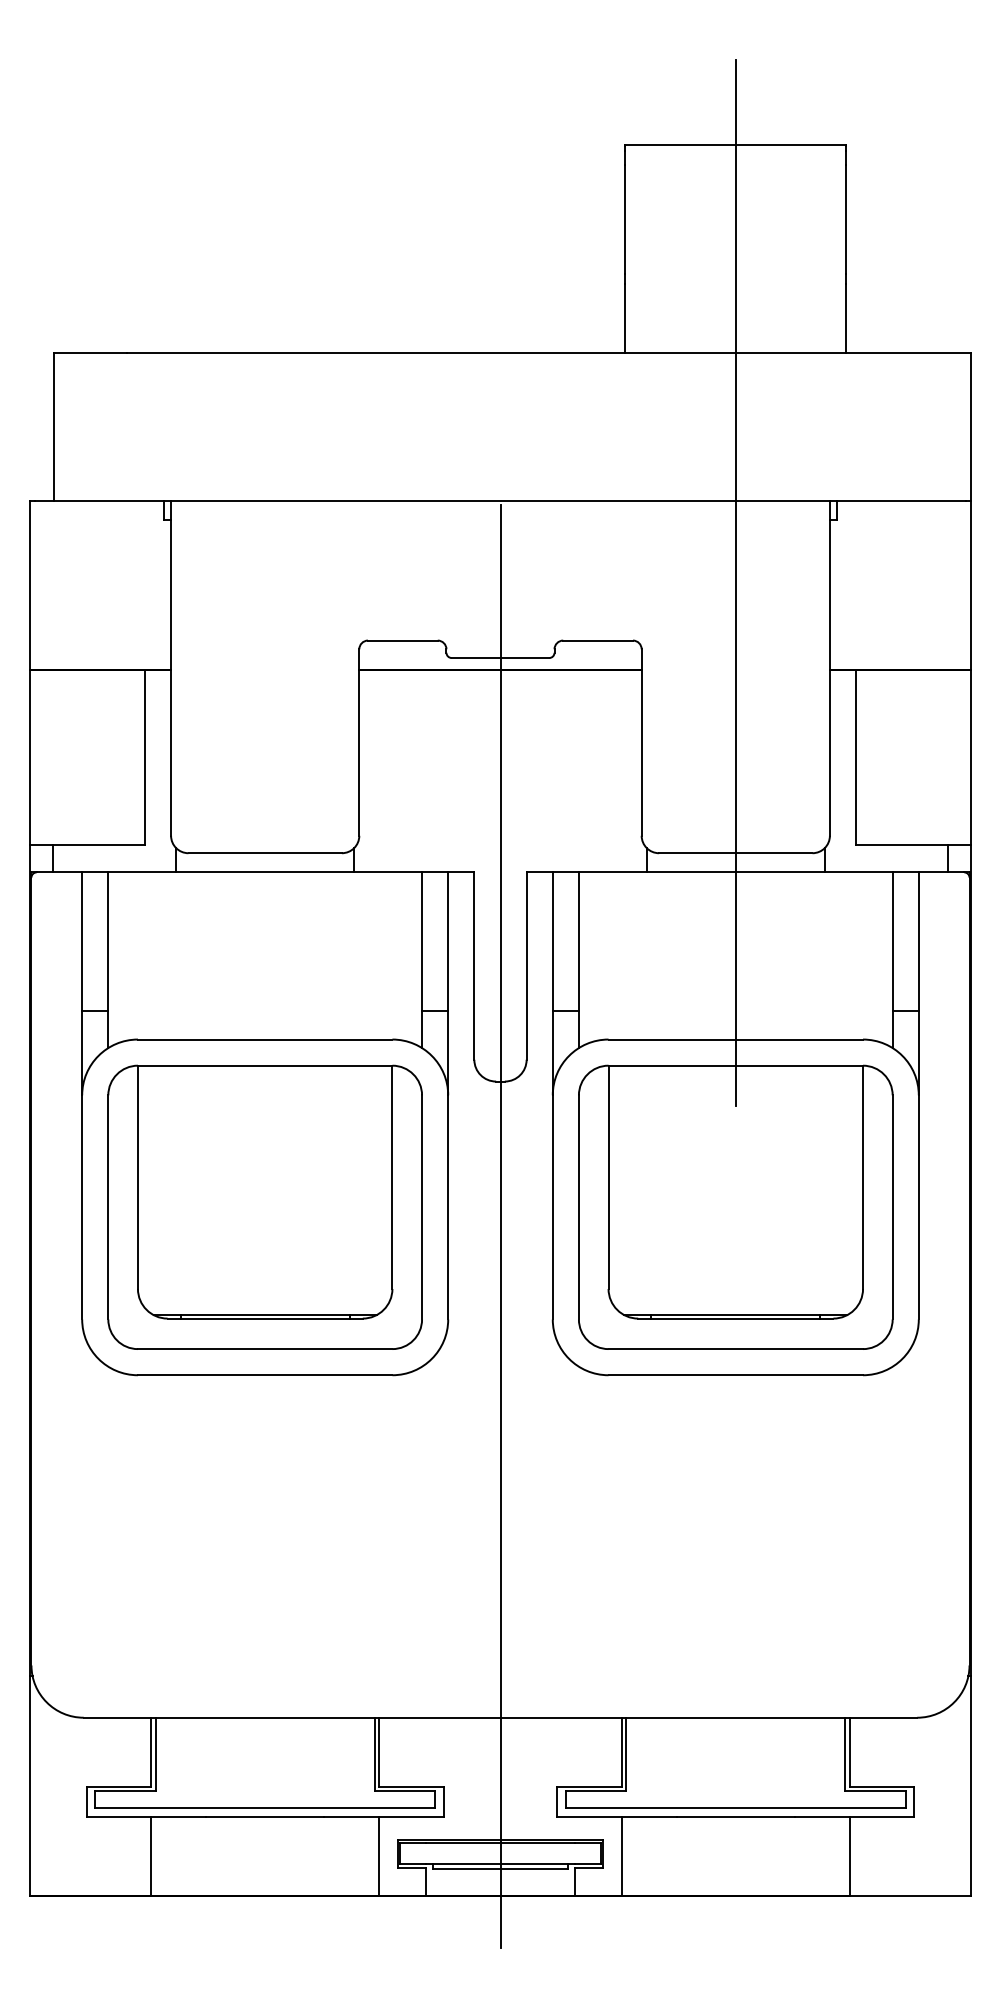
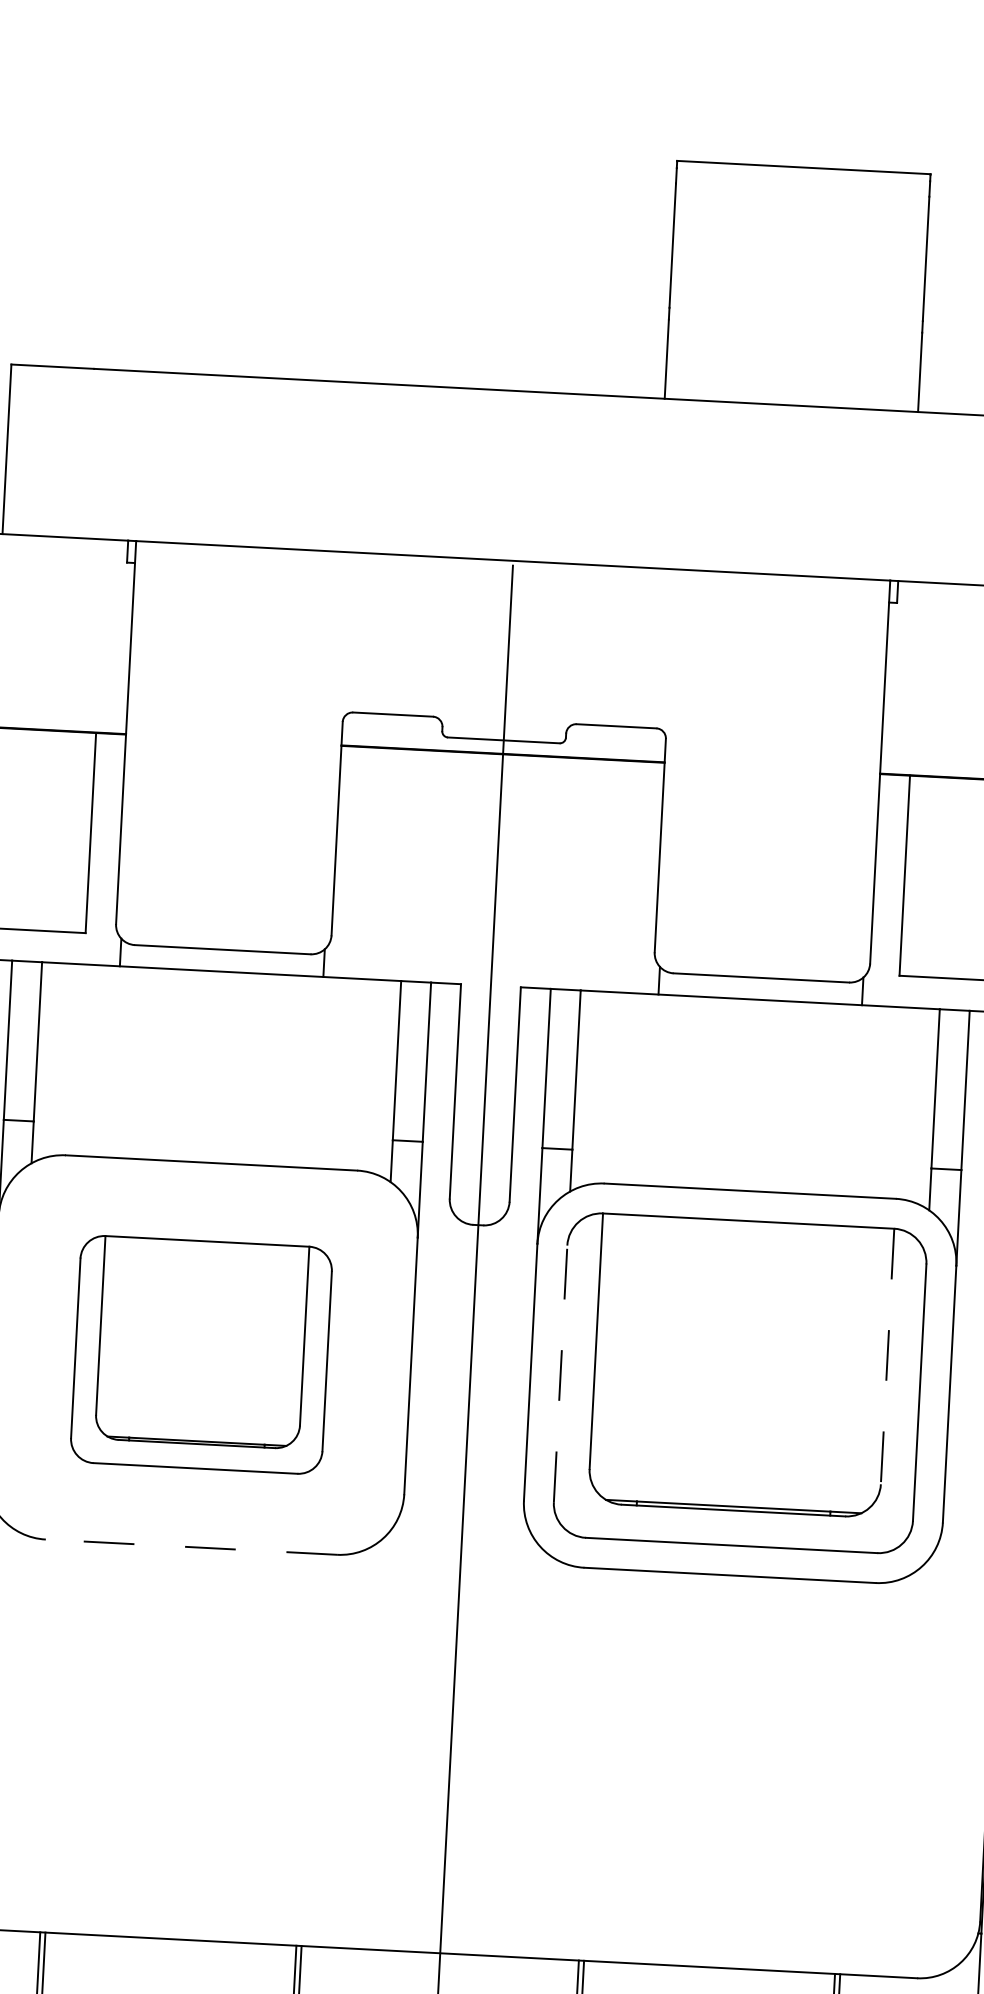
line: (735, 582) -> (777, 668), removed
line: (863, 1177) -> (888, 1356), solid -> dashed
part: (264, 1206) -> (200, 1353), size x0.7
line: (578, 1206) -> (560, 1372), solid -> dashed
line: (264, 1375) -> (190, 1547), solid -> dashed

